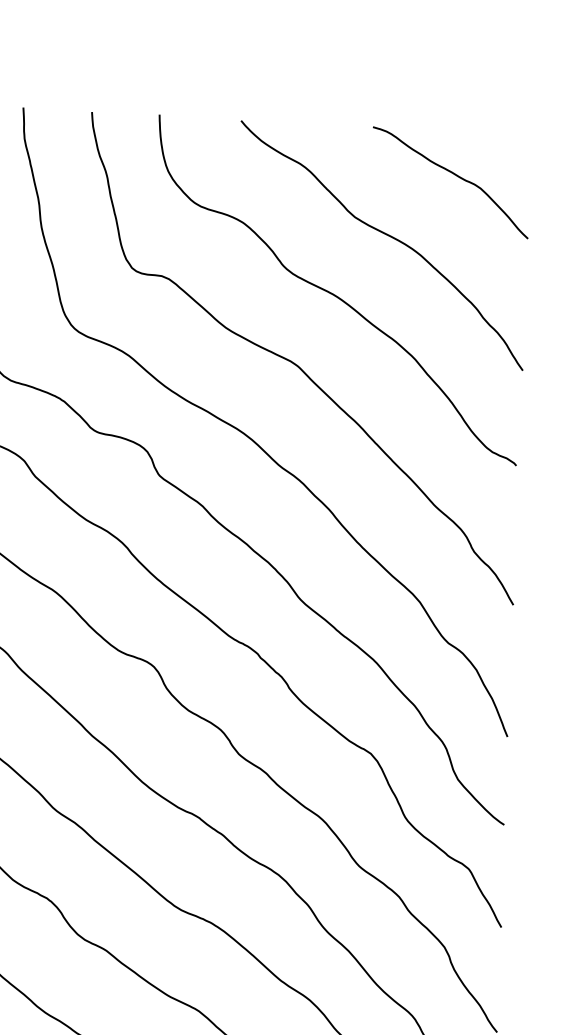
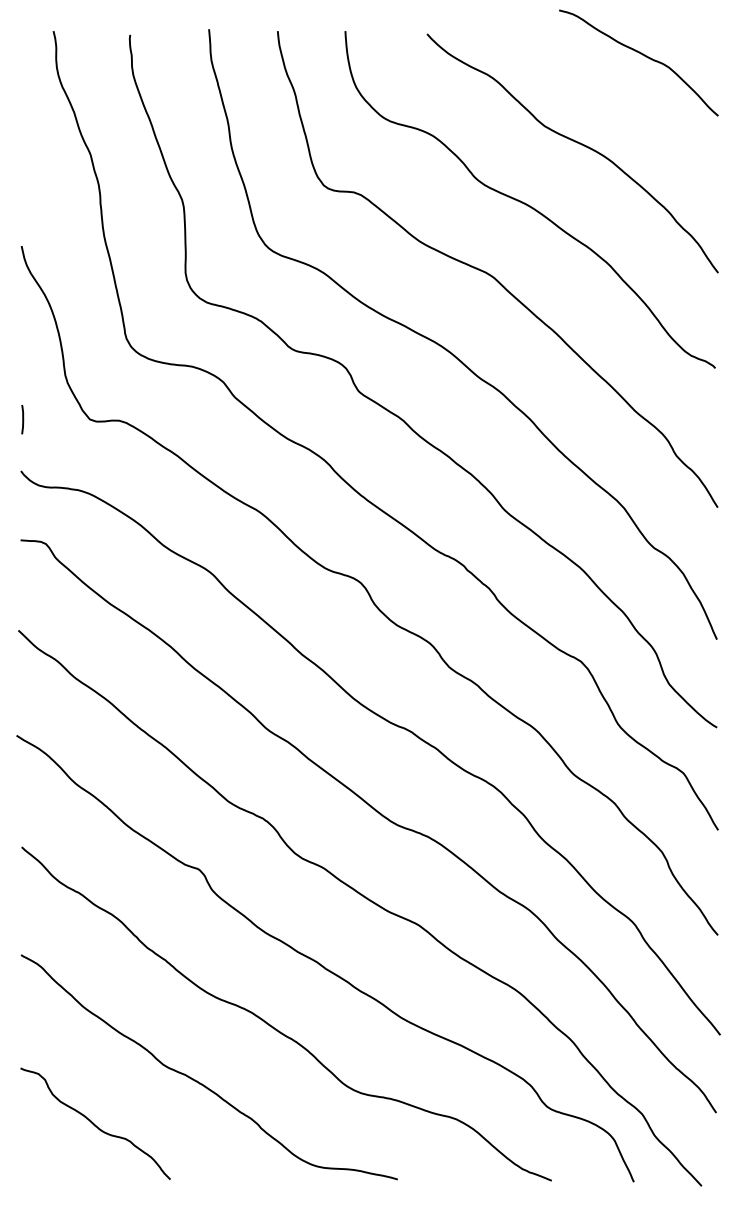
curve: (454, 175) -> (642, 55), moved

